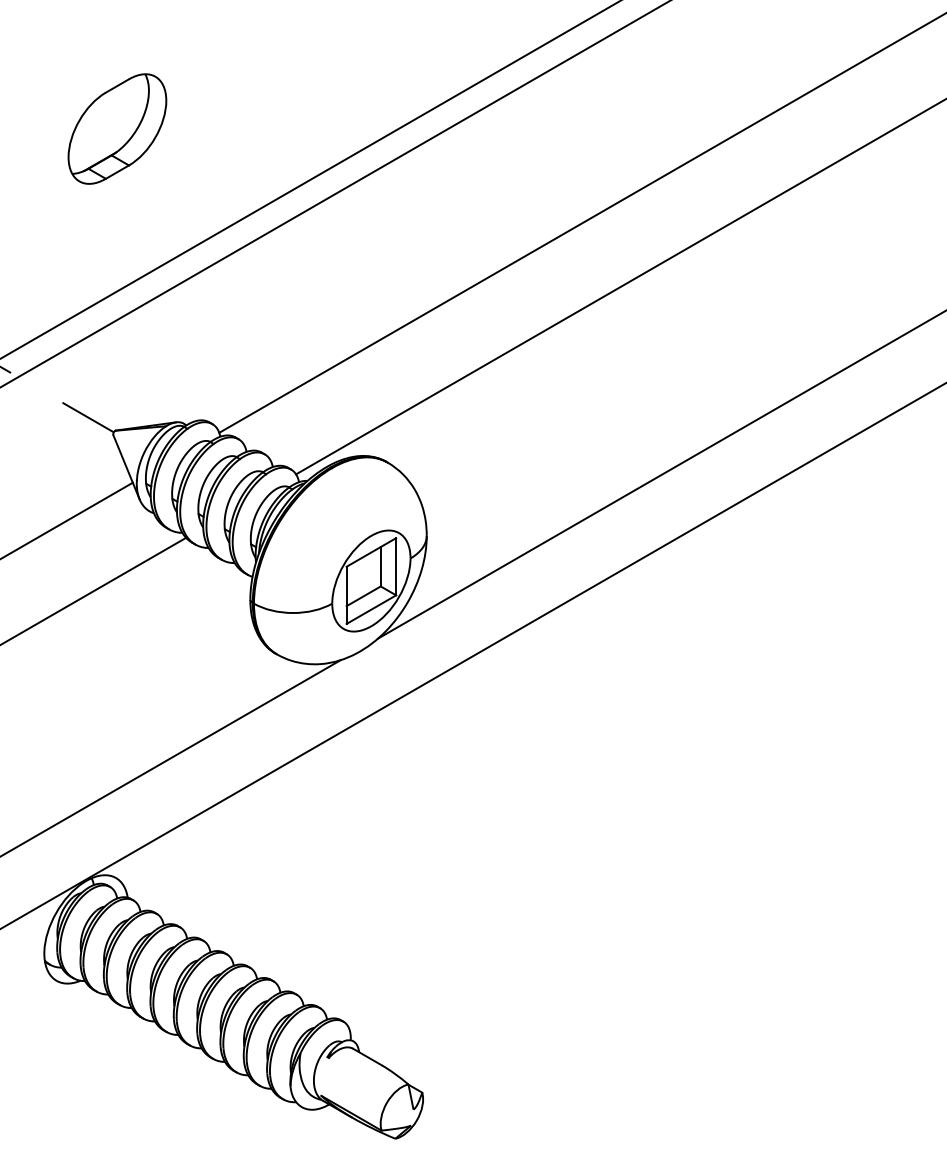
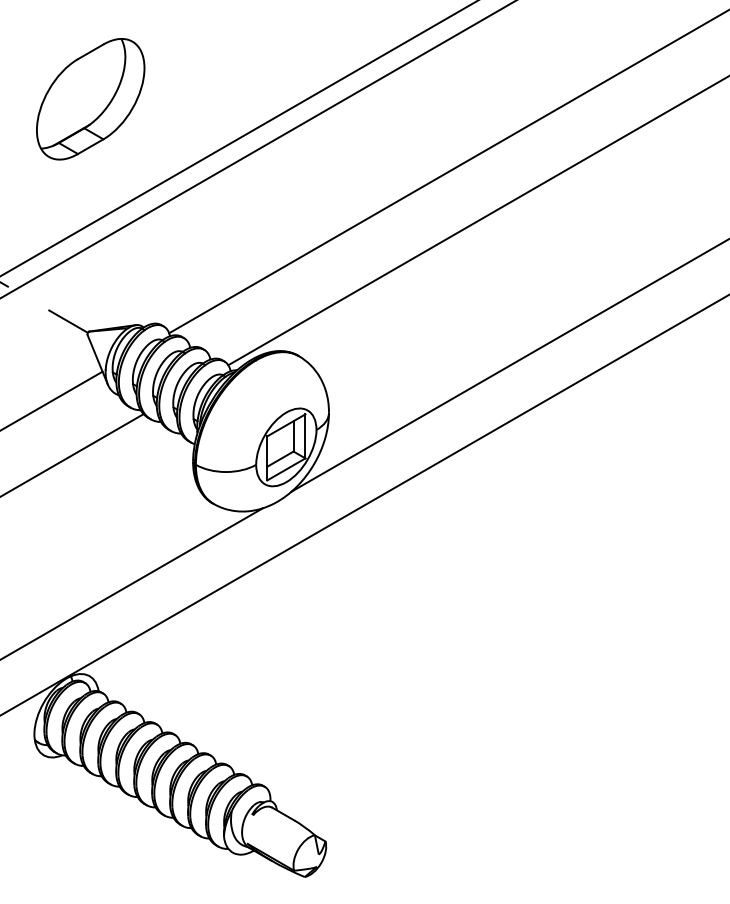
part: (117, 128) -> (90, 98), size x1.43

